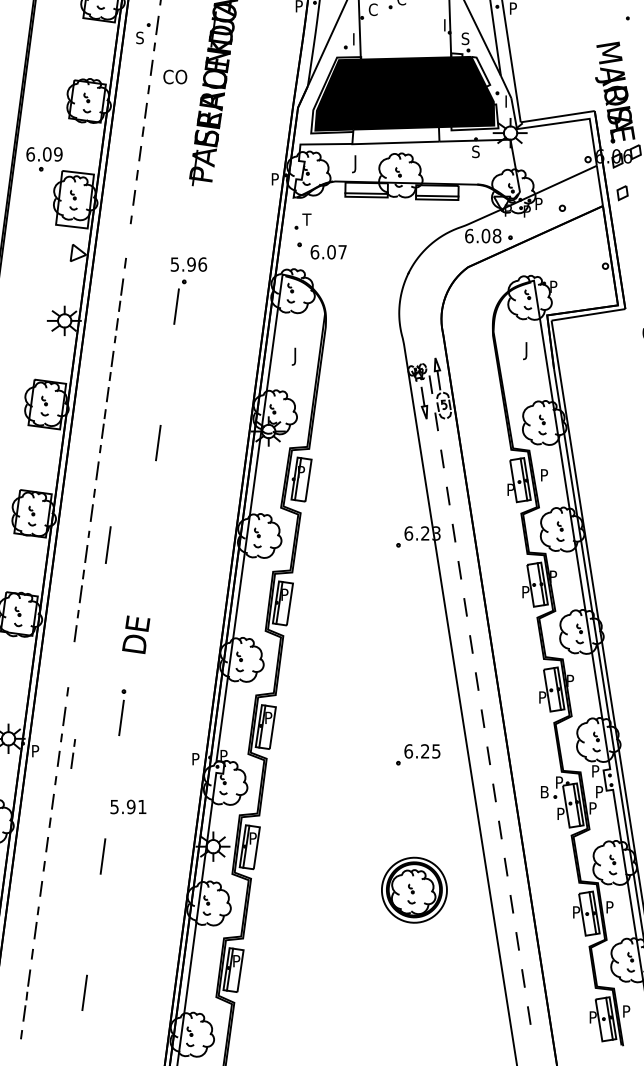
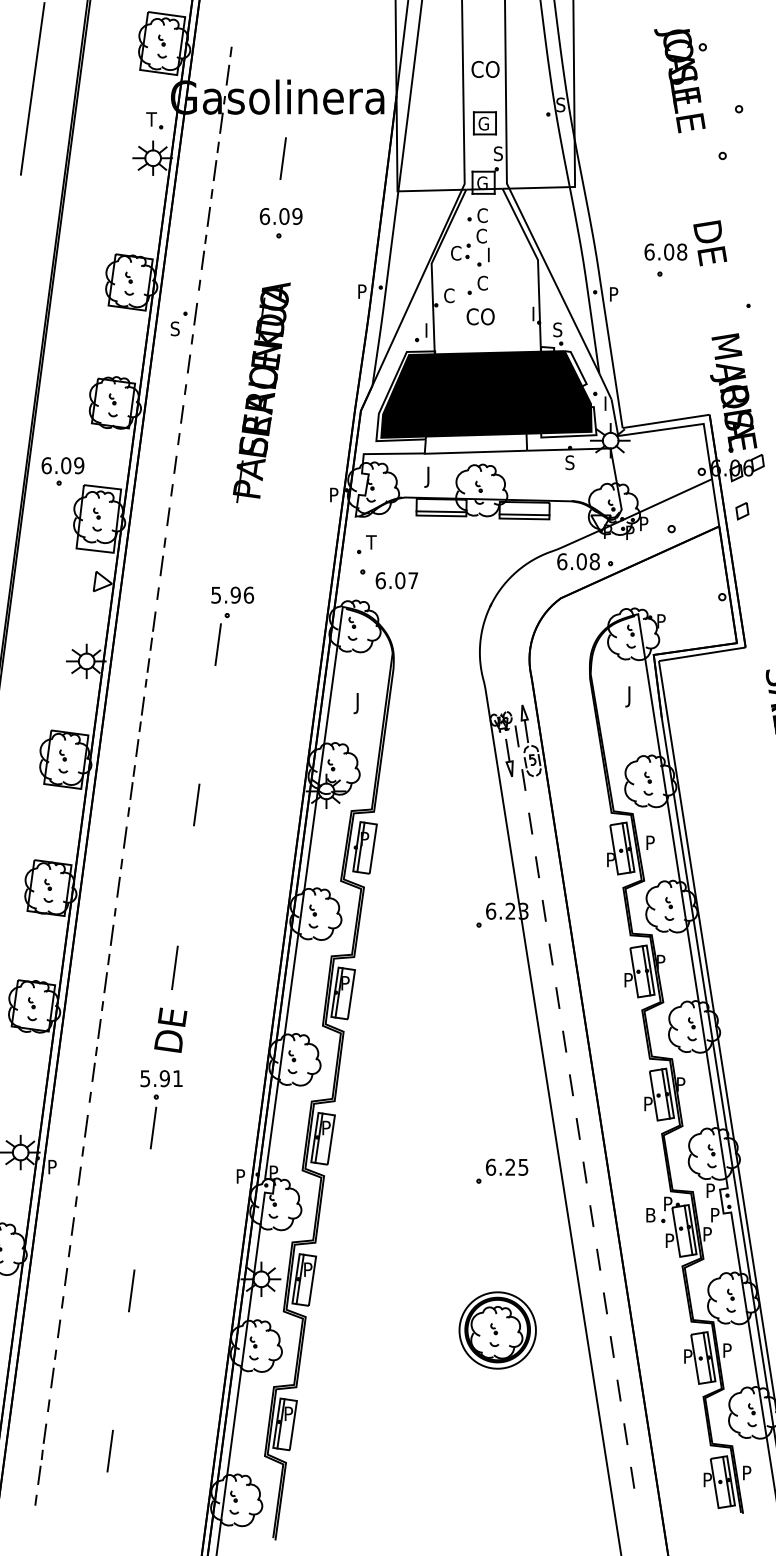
text: (175, 76) -> (480, 316), moved
line: (128, 239) -> (161, 565), added
line: (107, 544) -> (174, 967), moved
part: (73, 753) -> (94, 1063), moved
text: (128, 806) -> (161, 1078), moved

